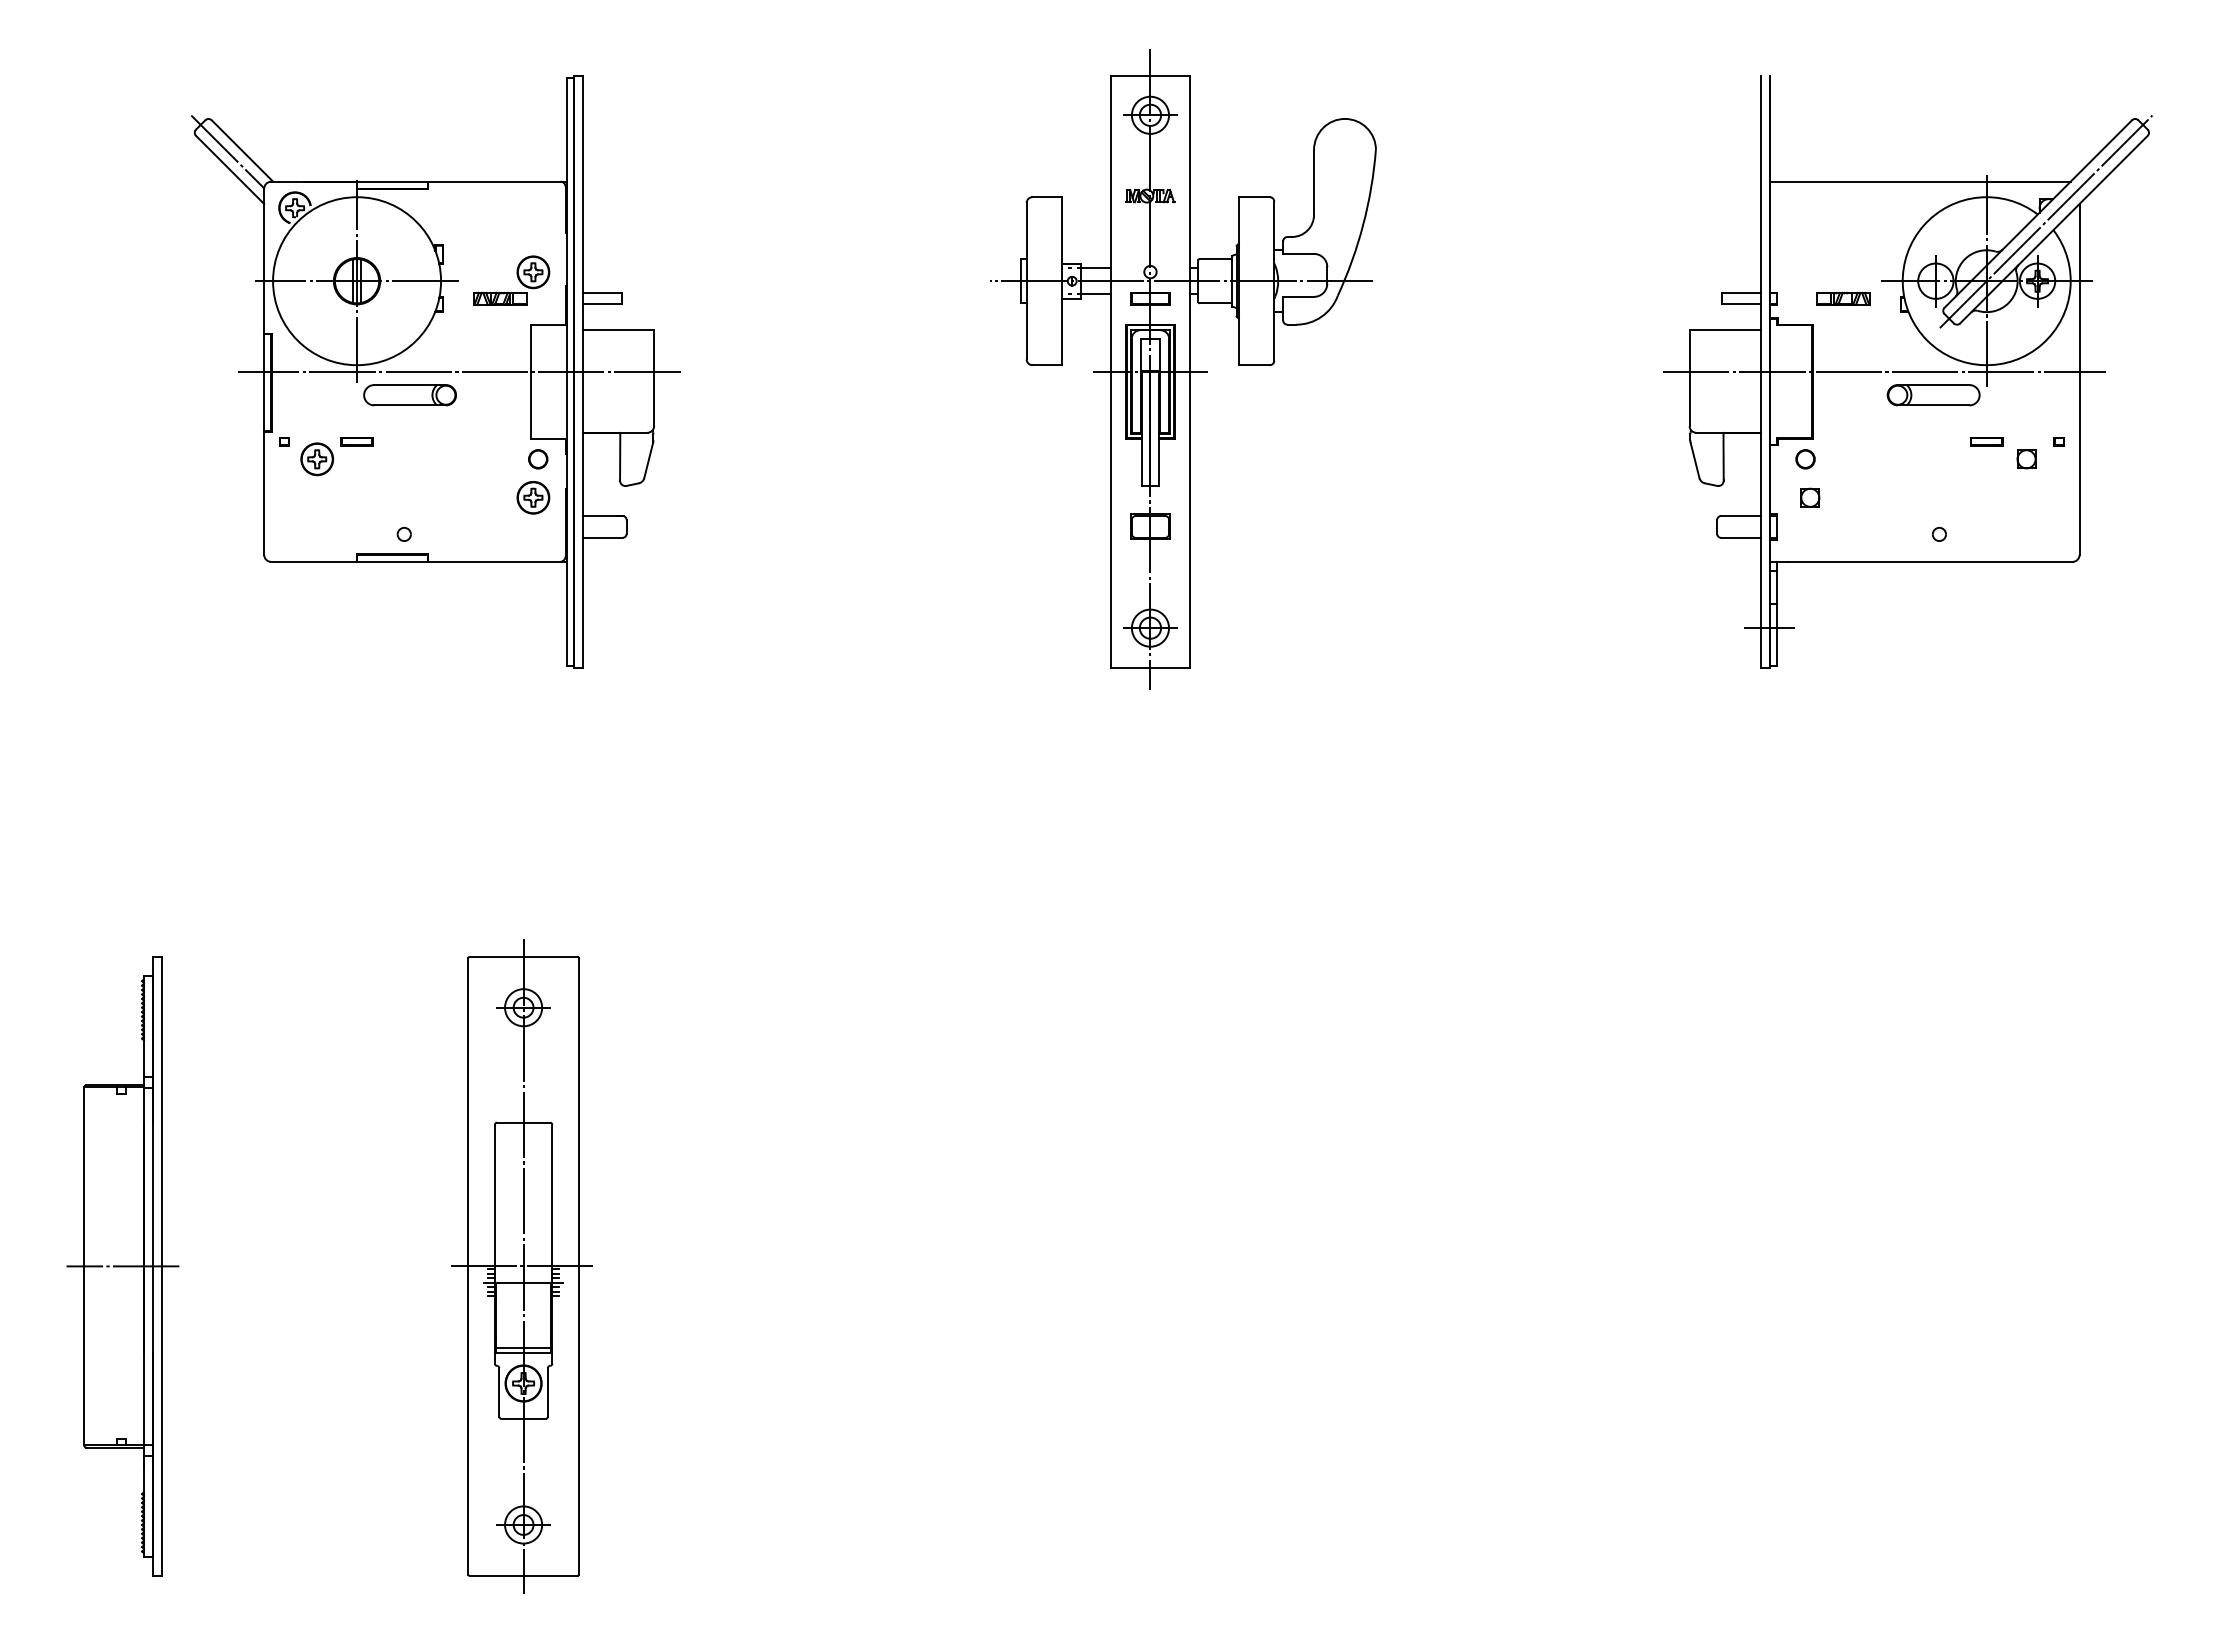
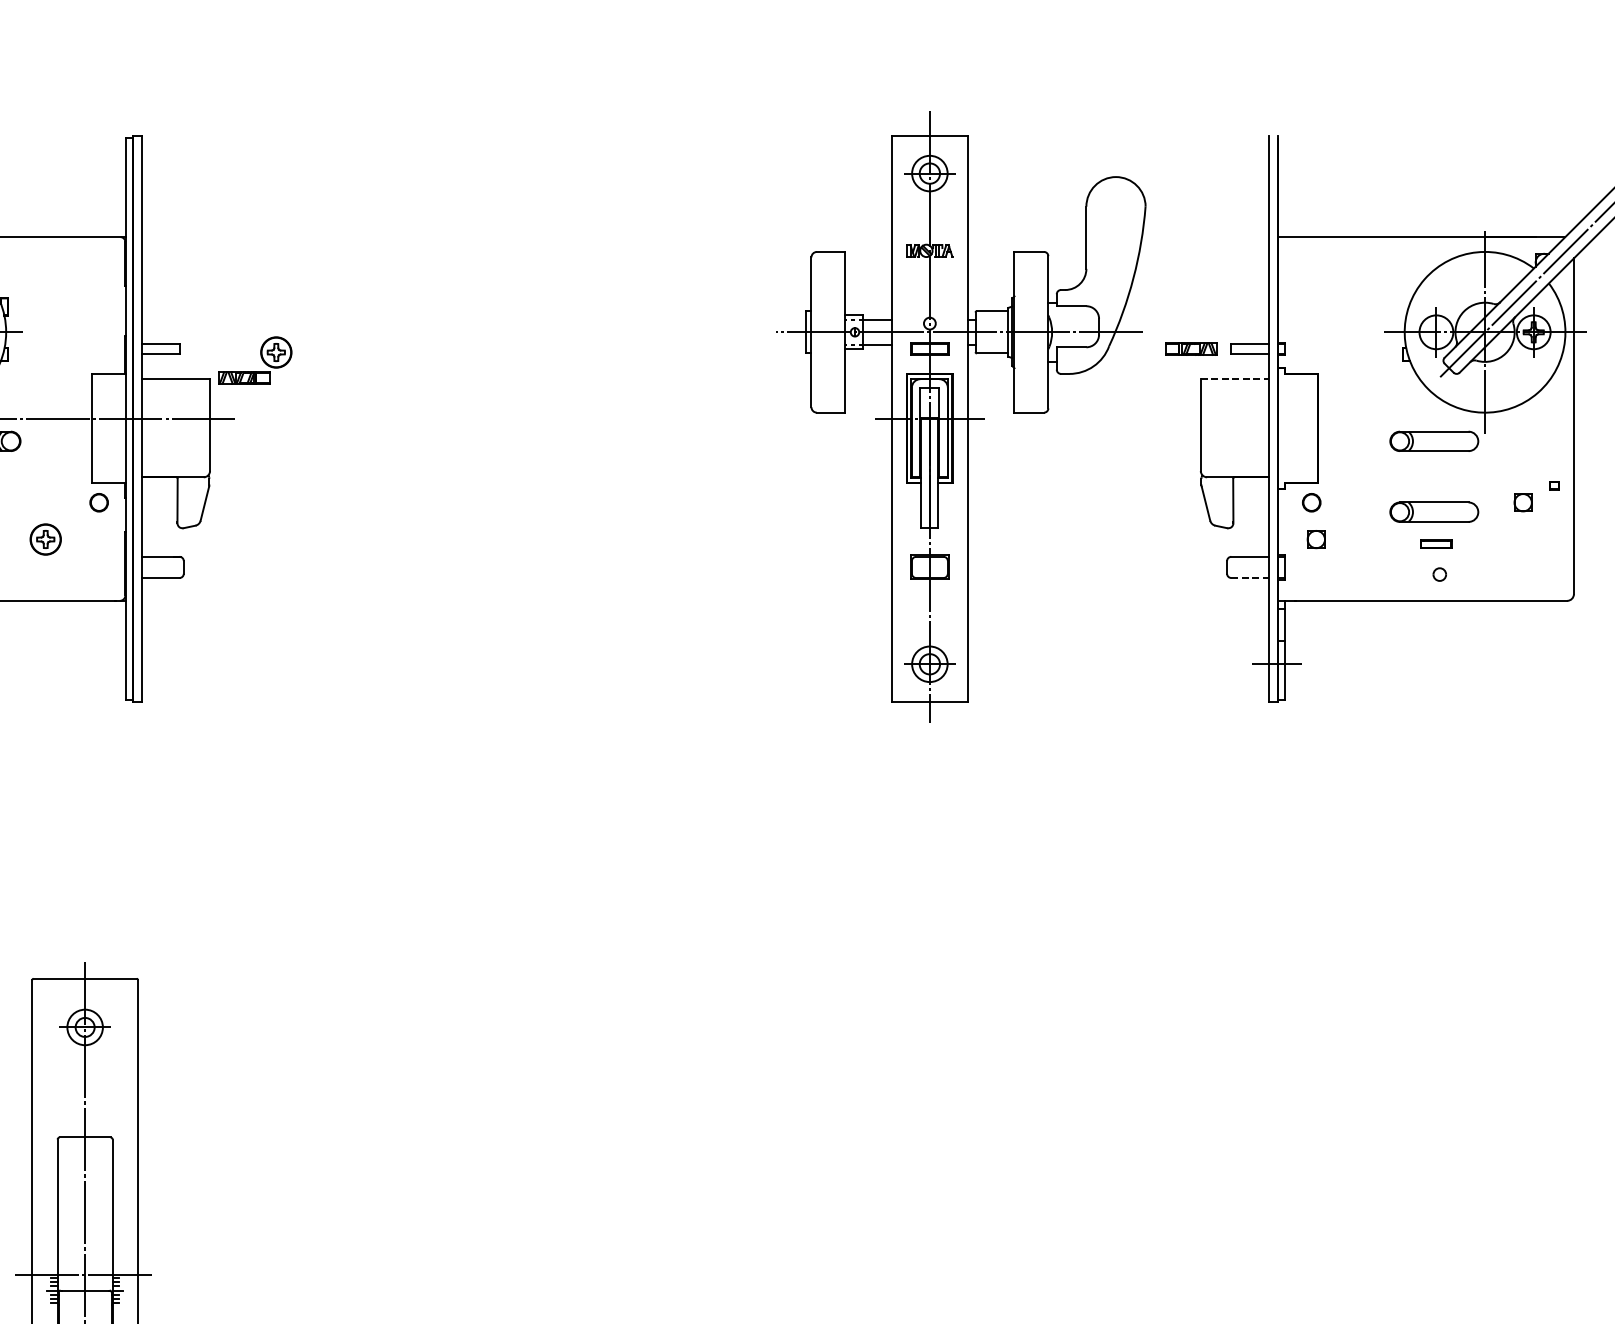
part: (517, 278) -> (261, 358), moved
part: (1843, 298) -> (1191, 348), moved
line: (1725, 330) -> (1235, 379), solid -> dashed
part: (1183, 369) -> (961, 416), moved
line: (1884, 371) -> (1387, 418), removed
part: (1986, 441) -> (1436, 544), moved
part: (1933, 469) -> (1434, 512), added
part: (533, 497) -> (45, 539), moved
line: (1741, 537) -> (1250, 577), solid -> dashed

